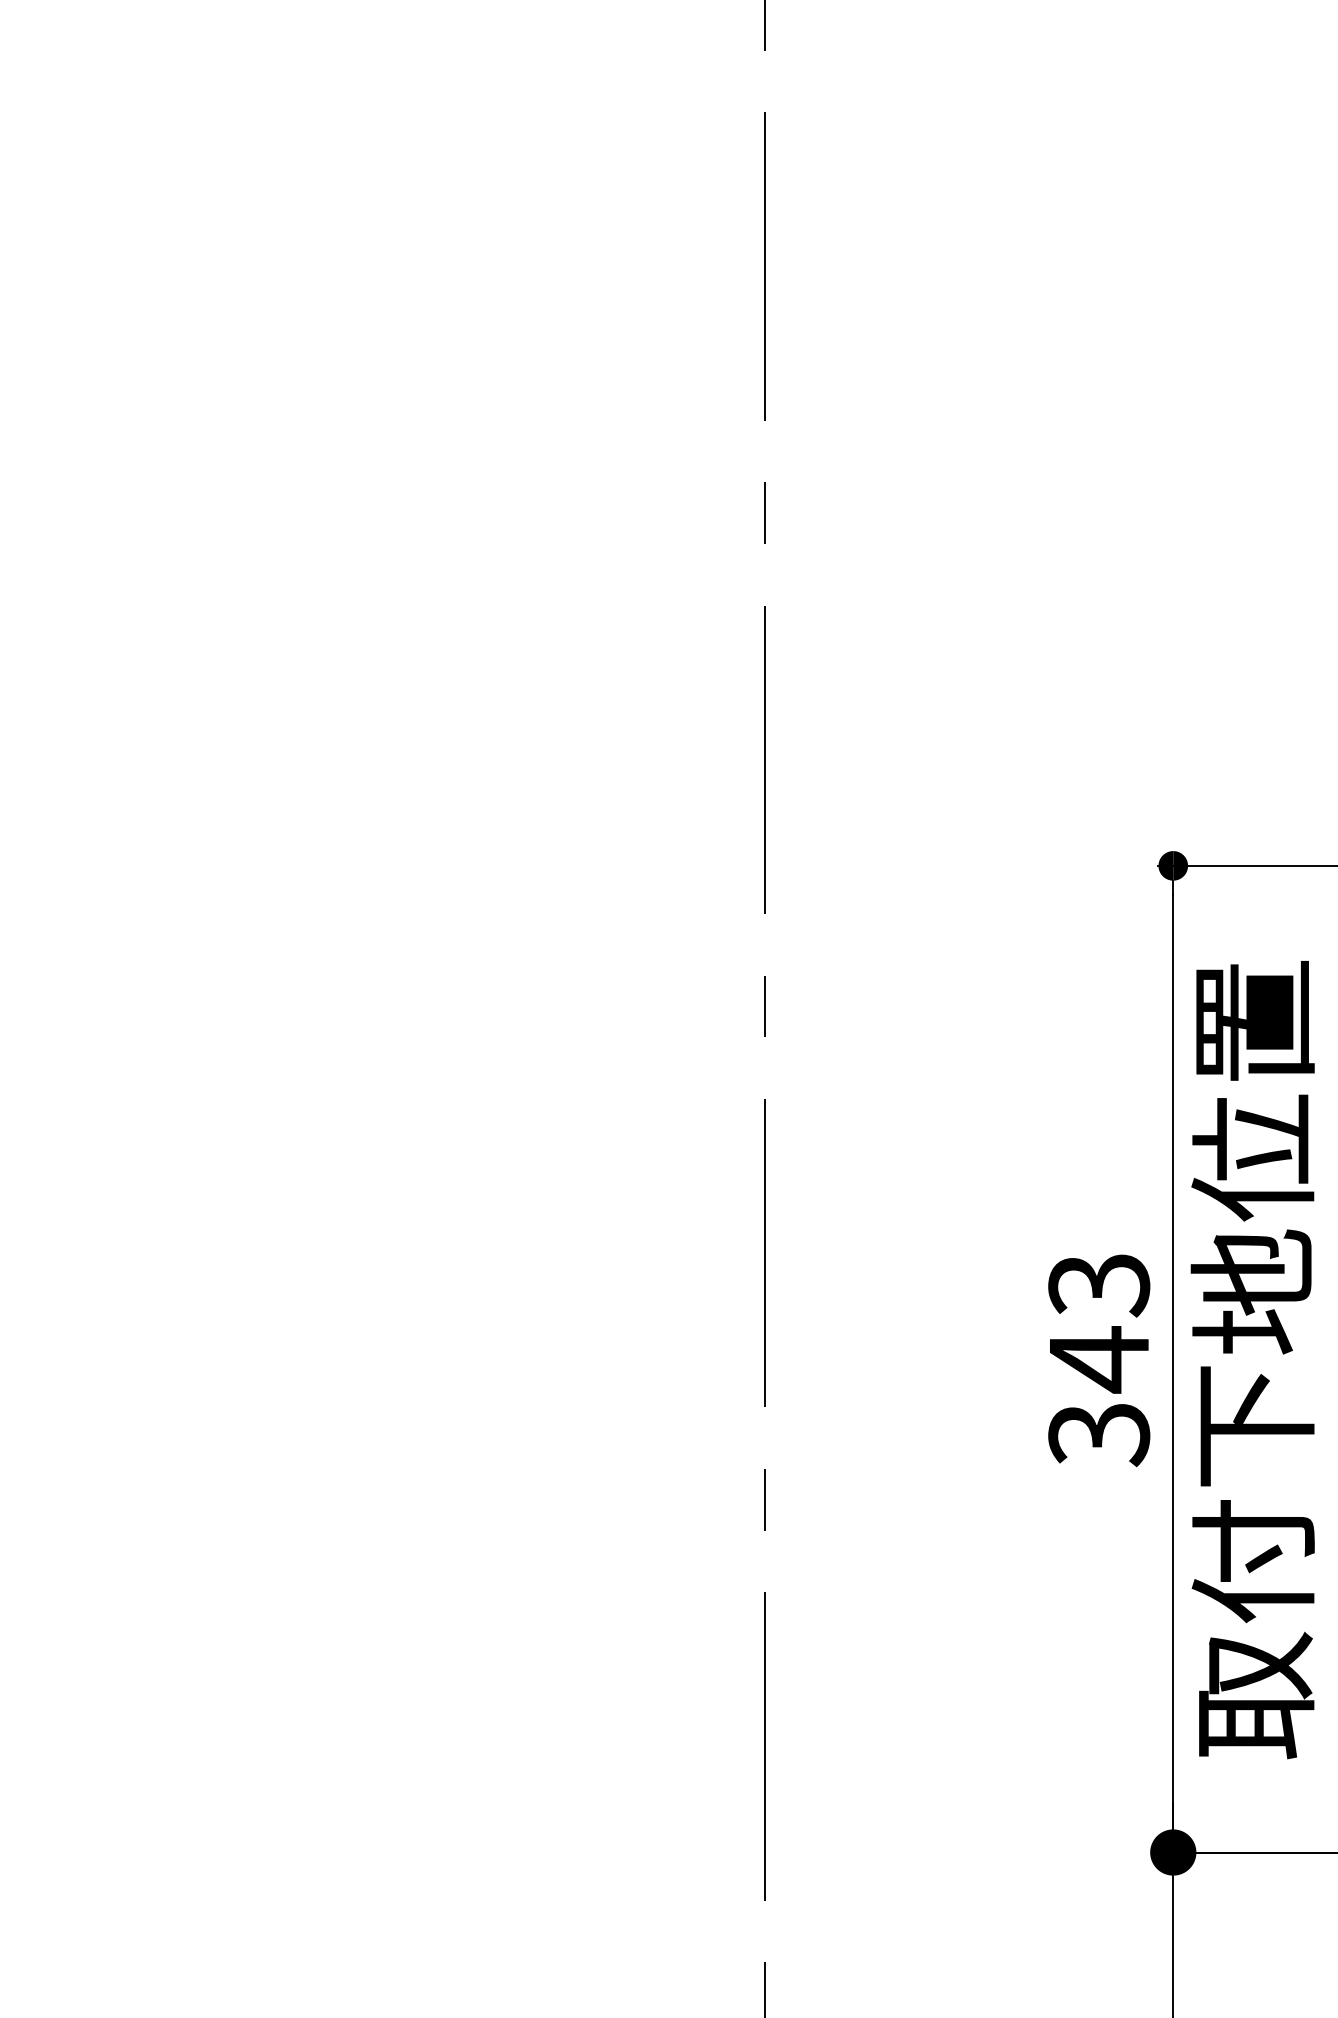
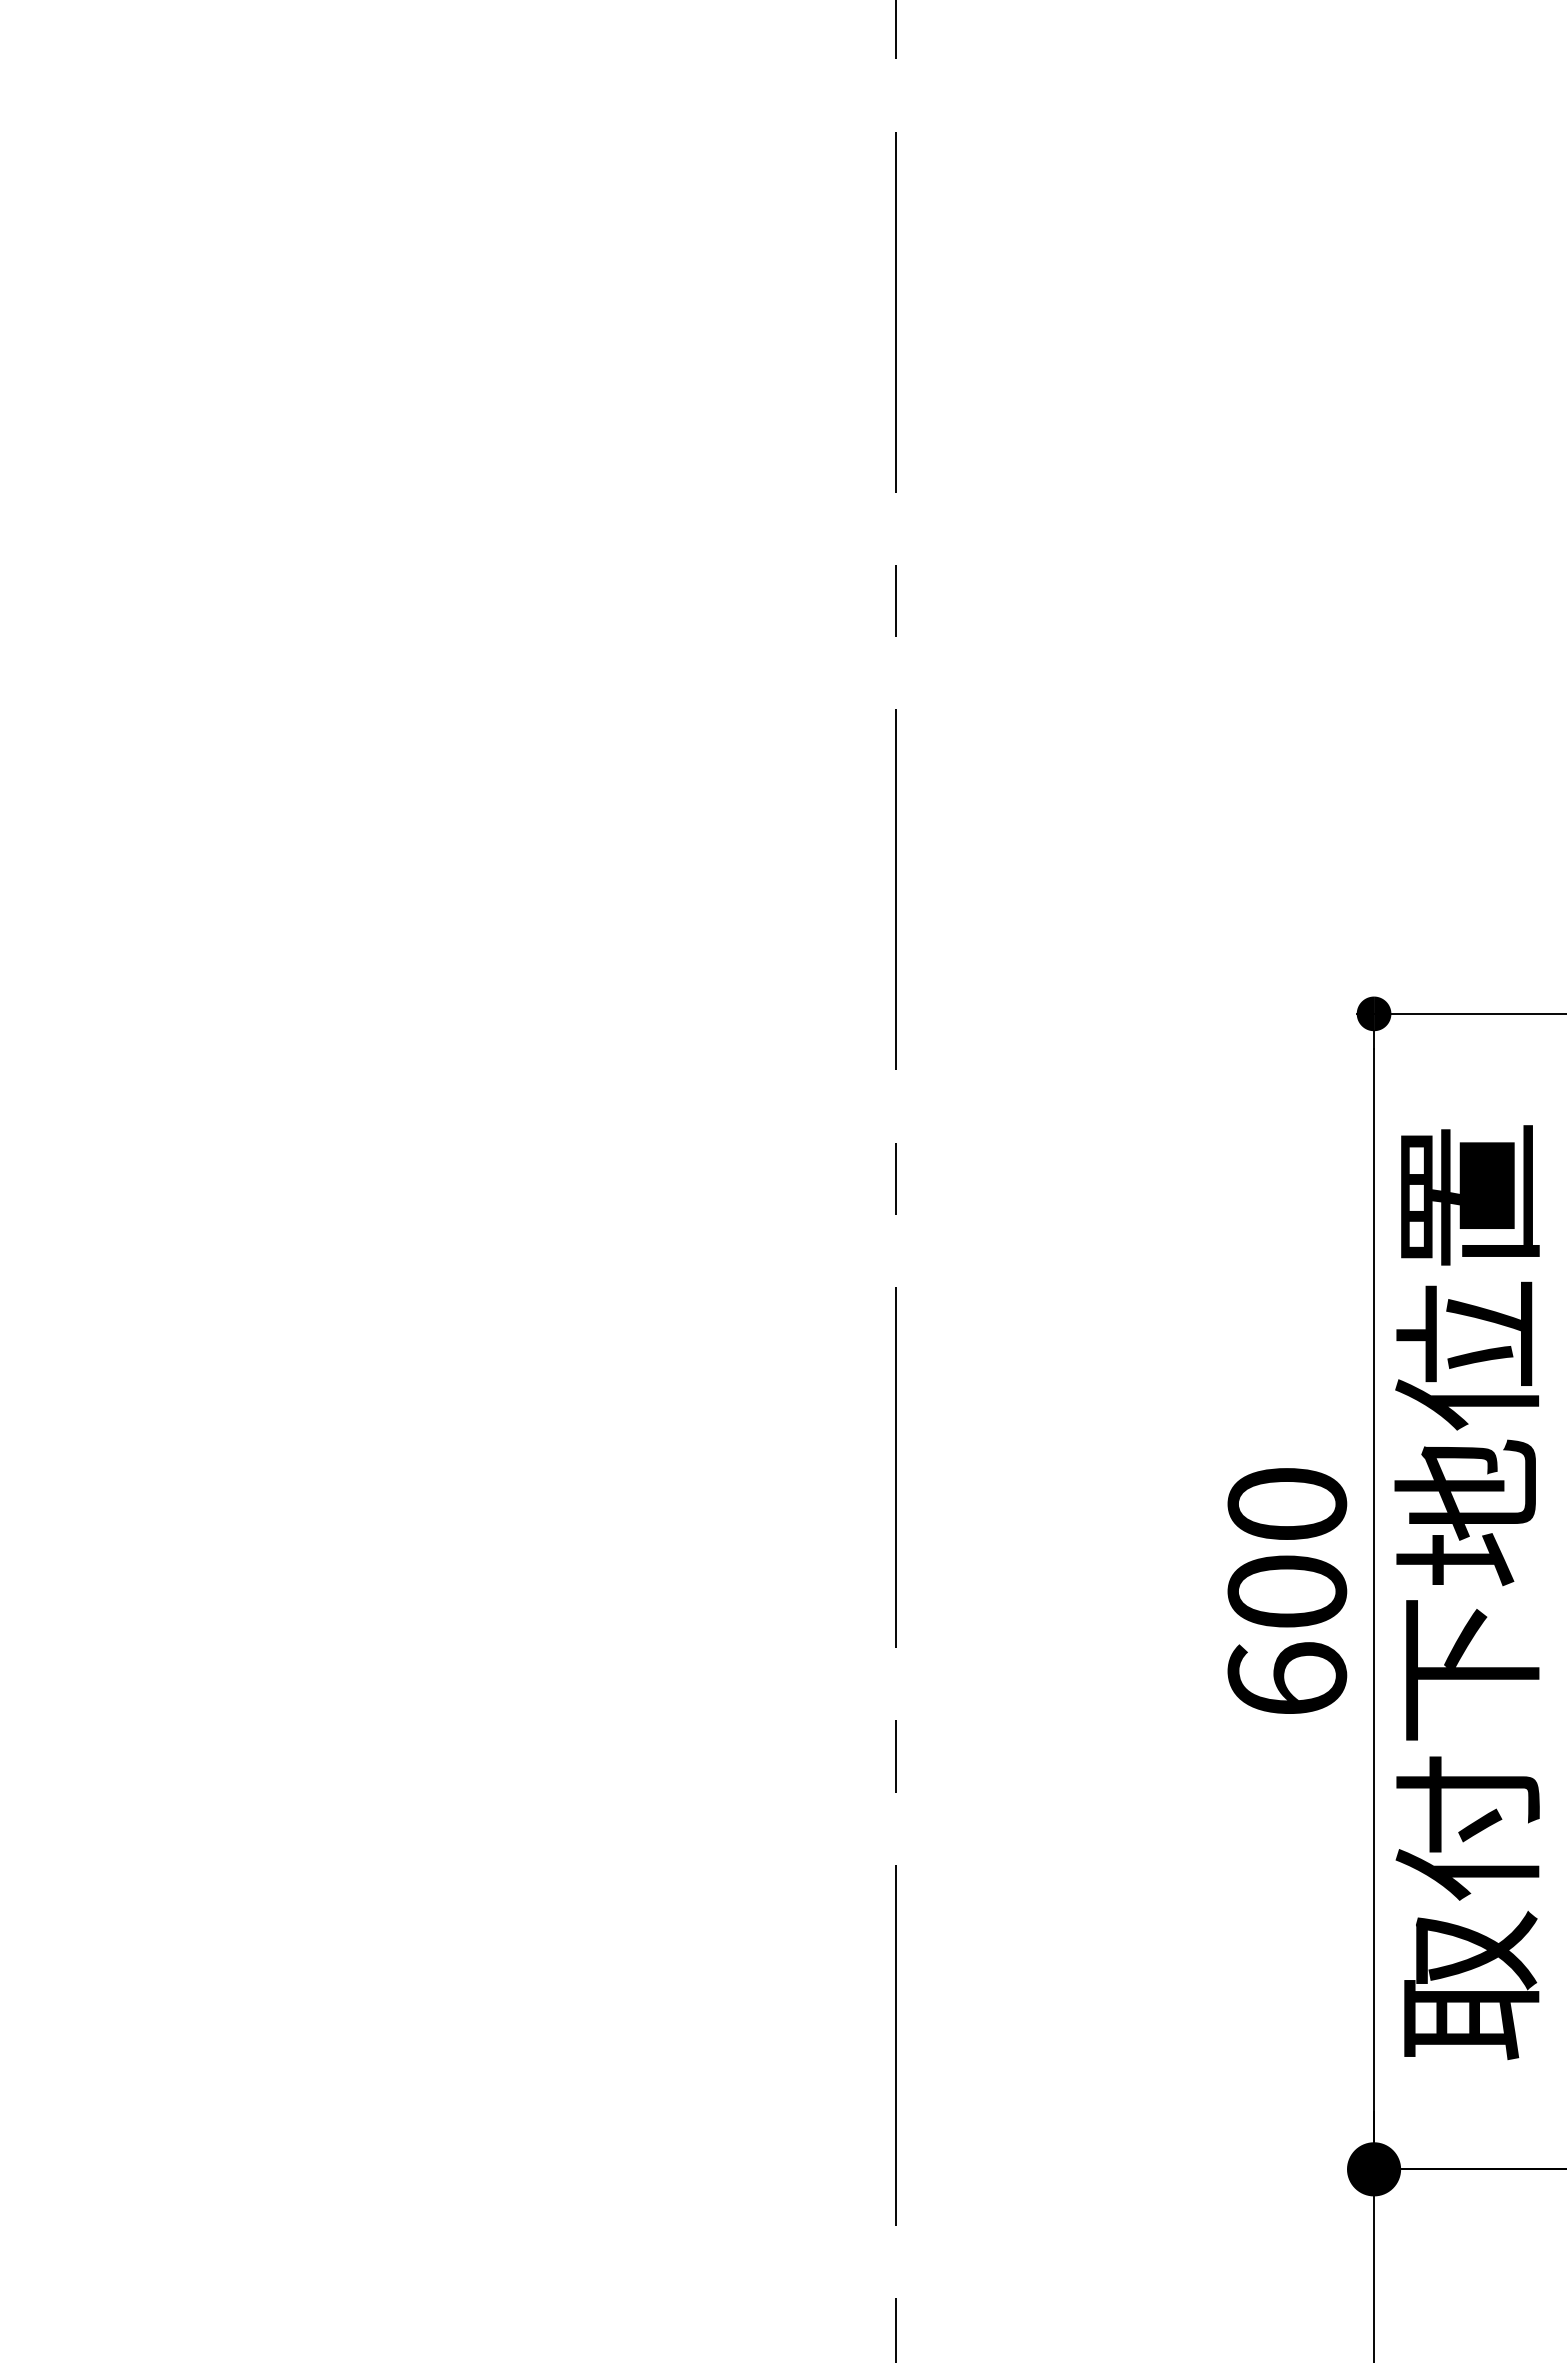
text: (1099, 1359) -> (1287, 1592), 343 -> 600

